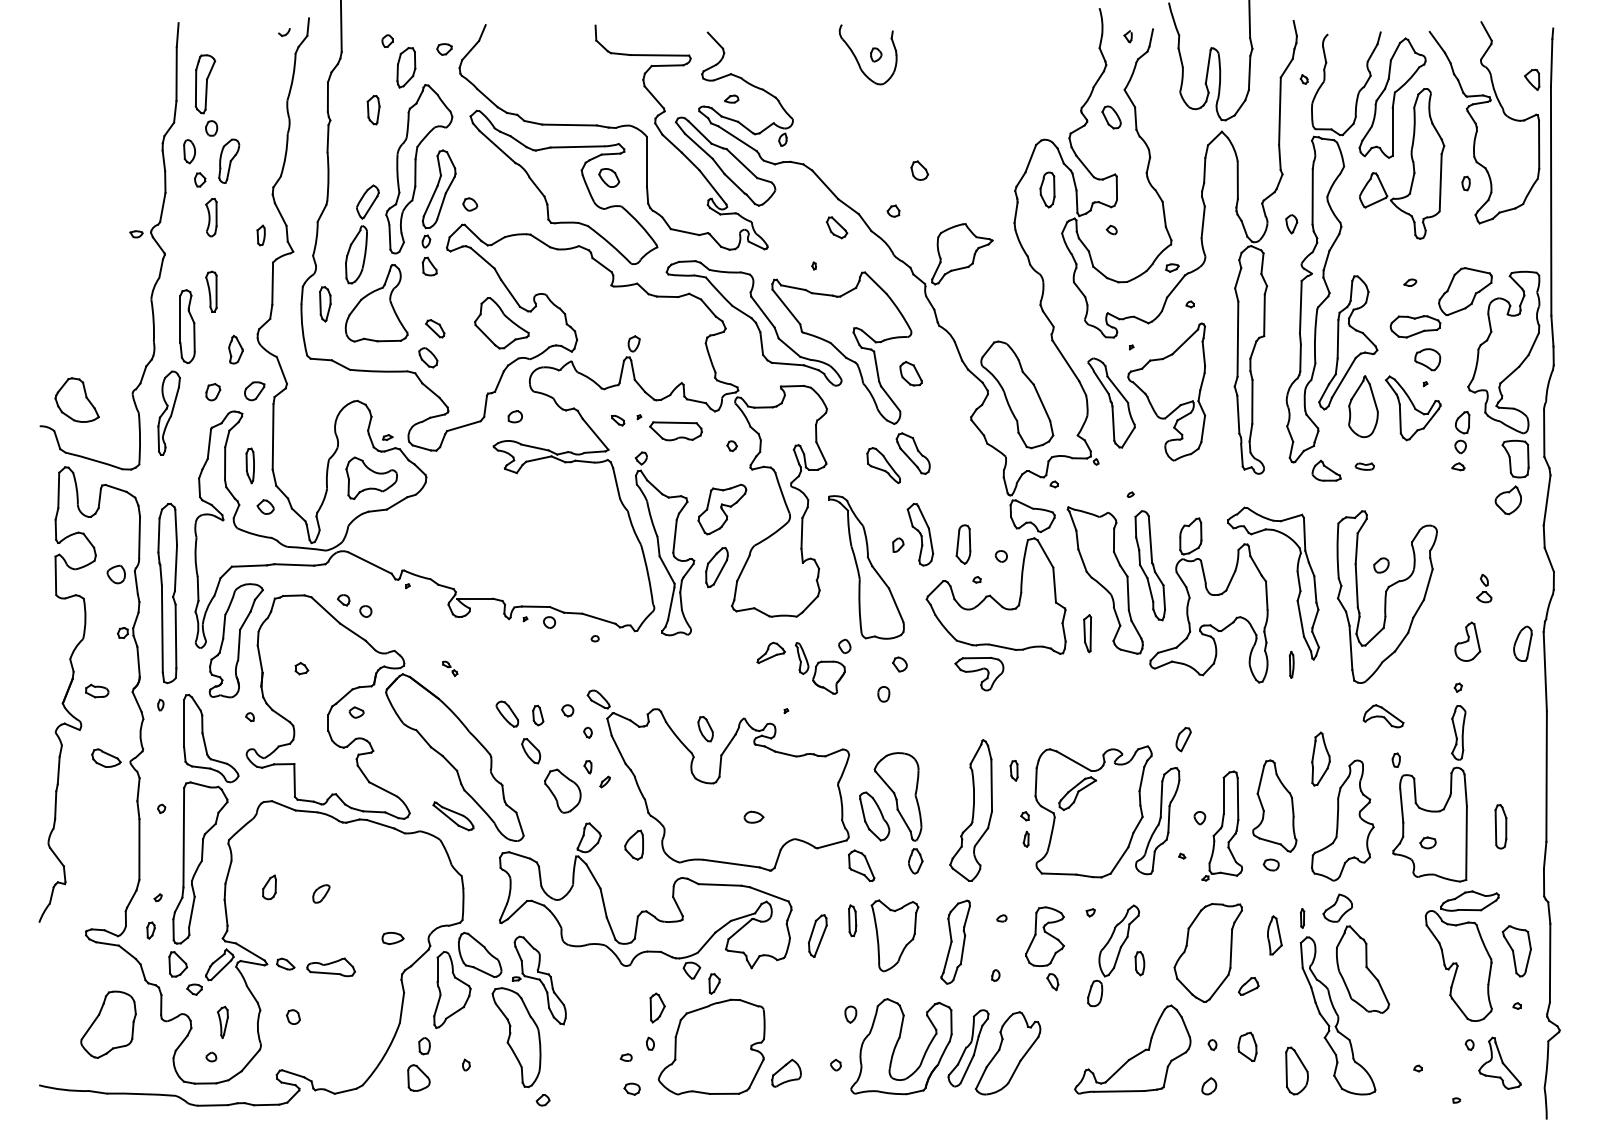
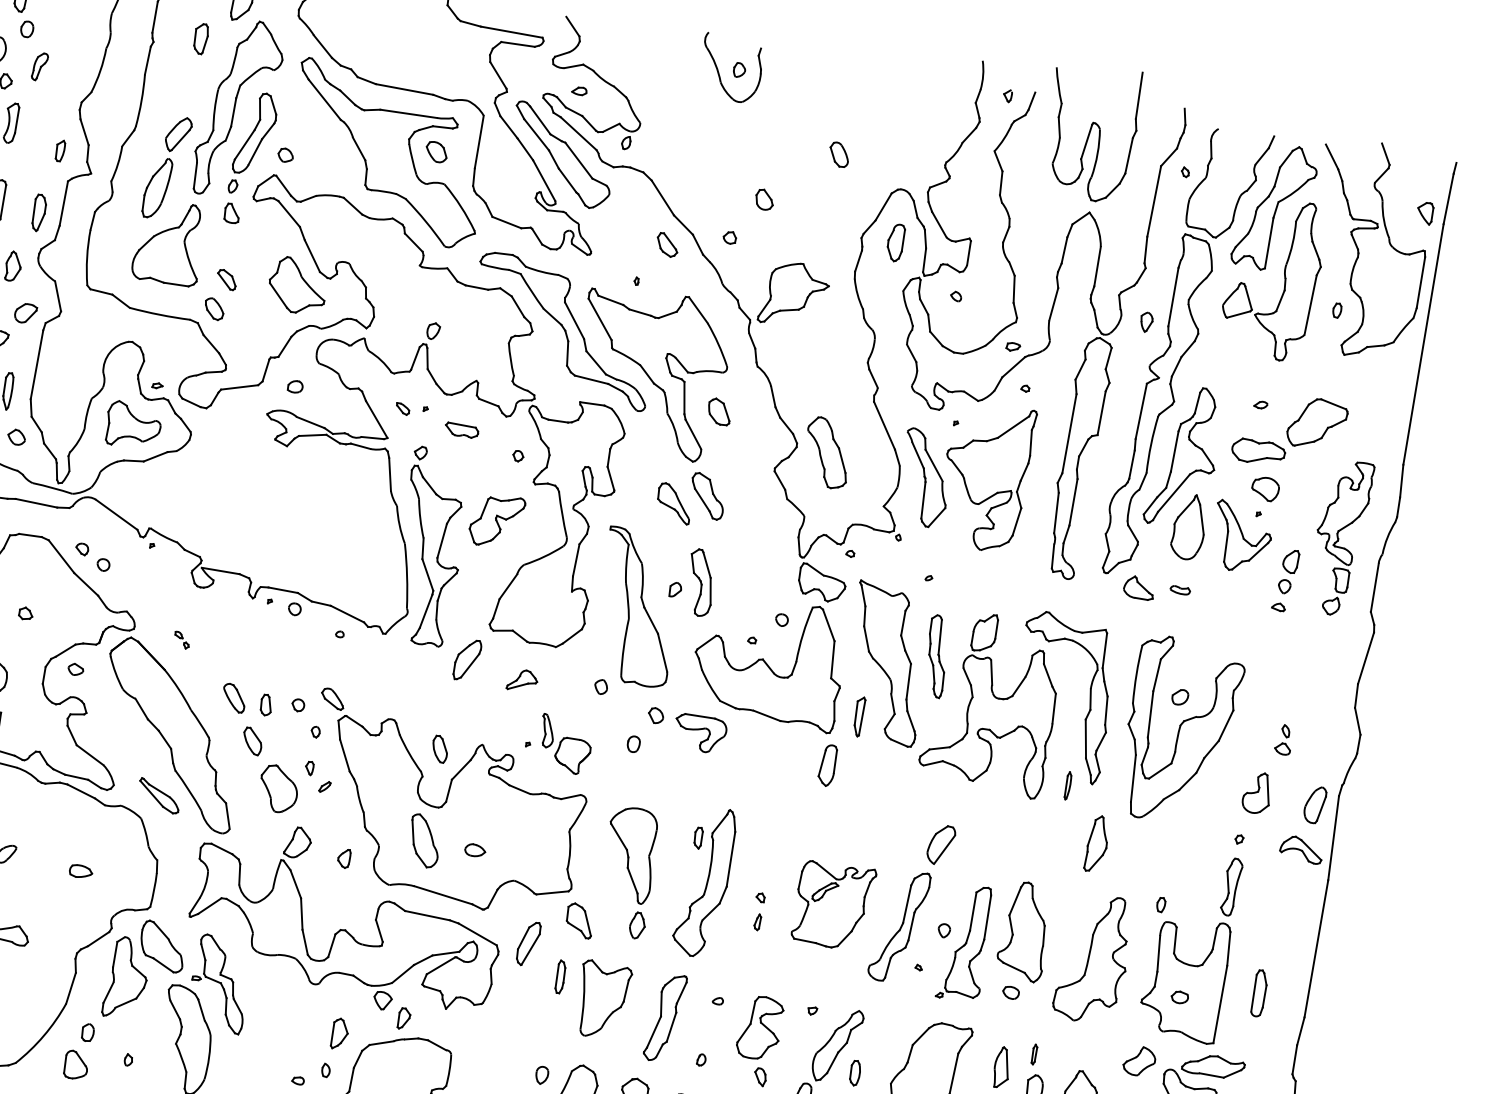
part: (1111, 117) -> (839, 154), moved
part: (229, 160) -> (40, 66), size x0.6
part: (325, 304) -> (39, 213), moved
part: (1503, 392) -> (1339, 536), size x0.6
part: (1017, 394) -> (827, 452), size x0.6
part: (675, 431) -> (461, 430), size x0.6
part: (963, 544) -> (827, 765), moved
part: (1149, 565) -> (936, 656), size x0.7
part: (716, 567) -> (466, 659), moved
part: (820, 668) -> (565, 744), moved
part: (979, 673) -> (700, 732), moved
part: (1383, 716) -> (1301, 849), moved
part: (1183, 739) -> (940, 845), size x1.6
part: (1320, 758) -> (1097, 843), moved
part: (1013, 770) -> (697, 837), moved
part: (1093, 811) -> (833, 904), size x0.6
part: (874, 816) -> (424, 841), moved
part: (633, 844) -> (343, 857), size x0.6
part: (1337, 907) -> (1139, 1060), moved
part: (817, 935) -> (528, 943), moved
part: (392, 938) -> (80, 871), moved

